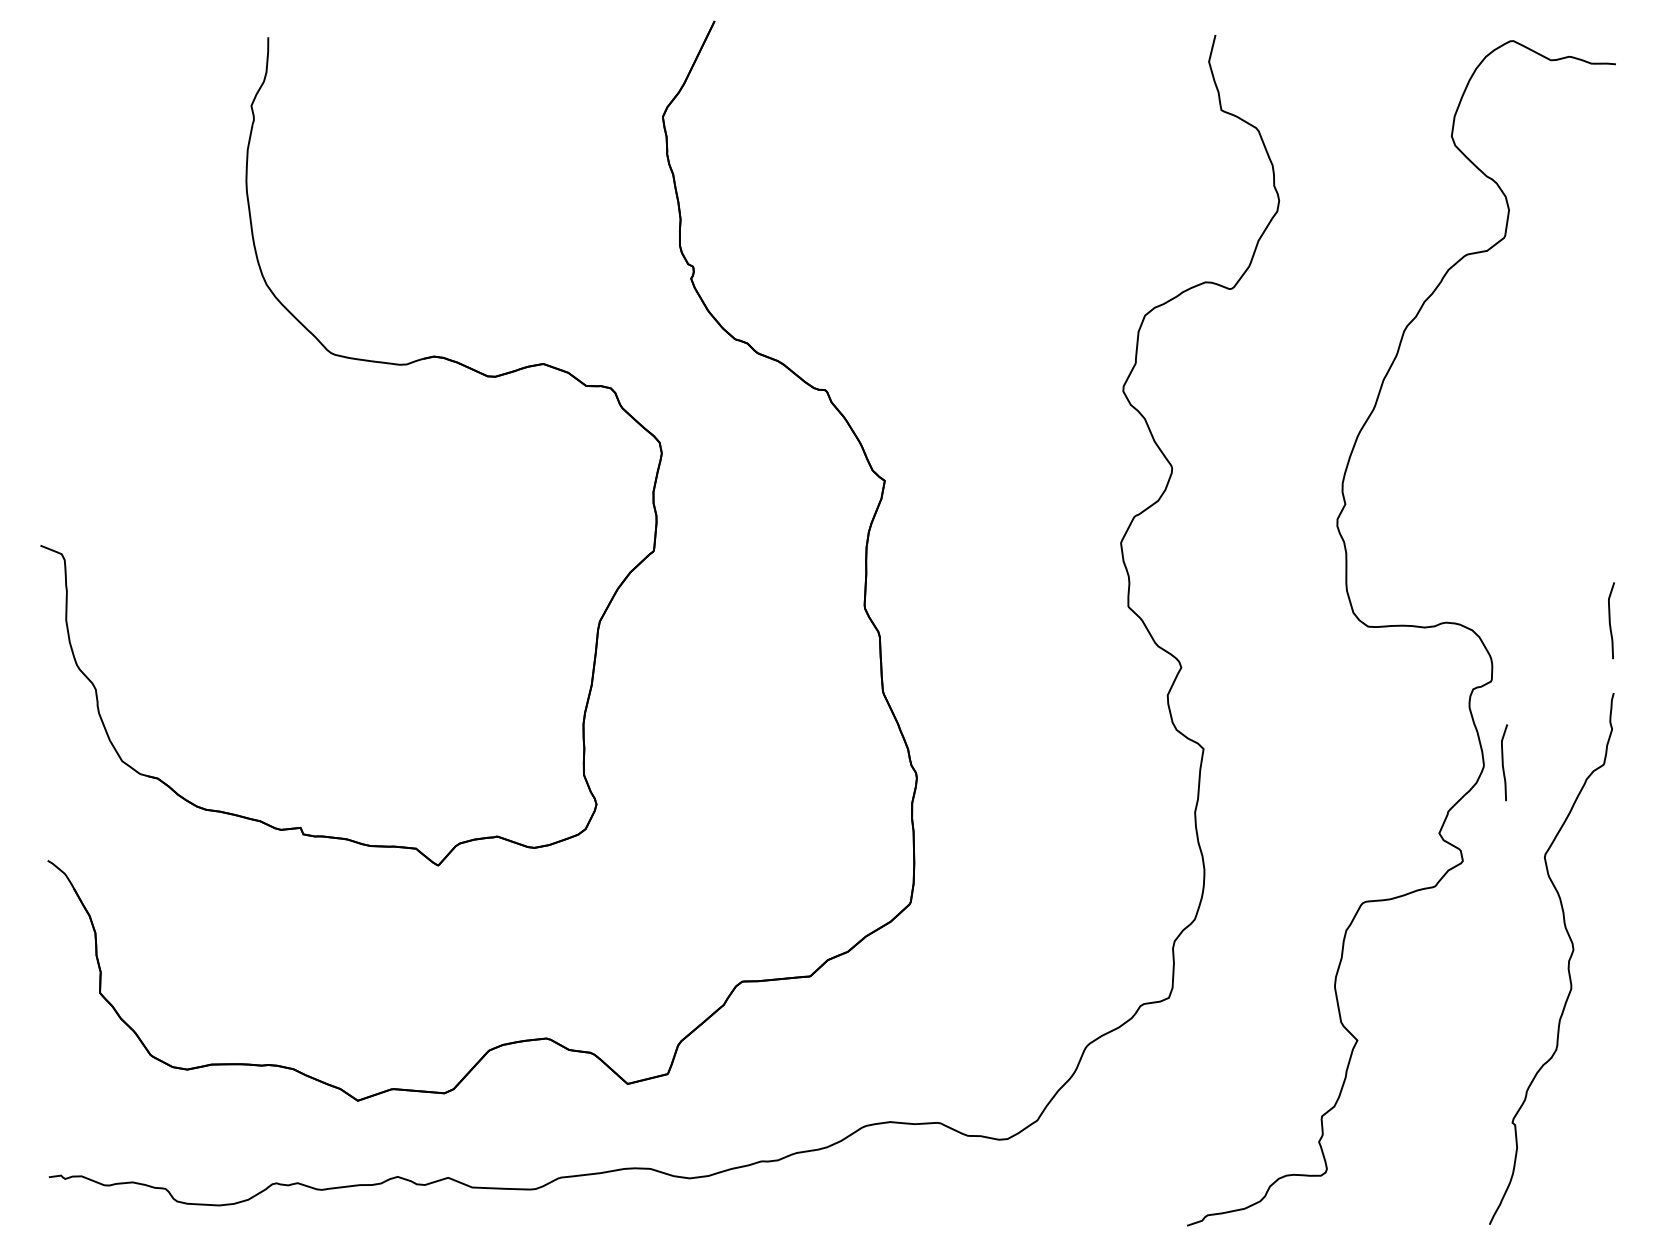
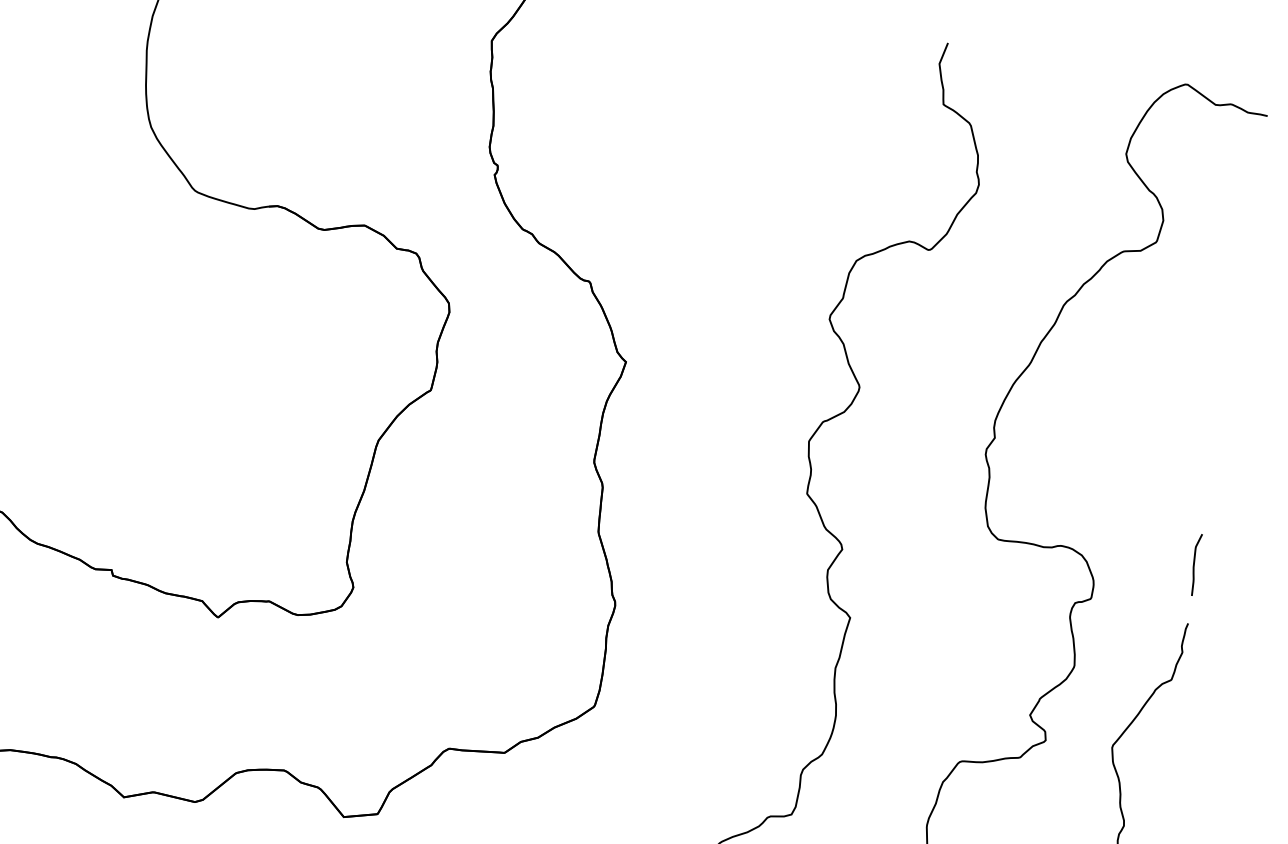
curve: (1503, 762) -> (1090, 665), removed

